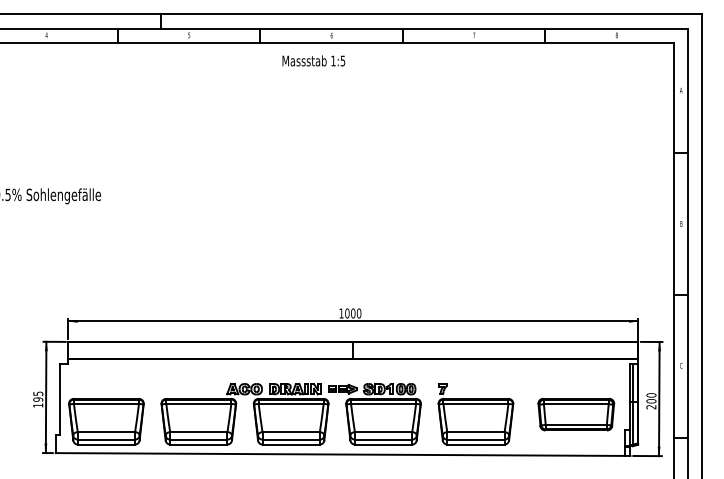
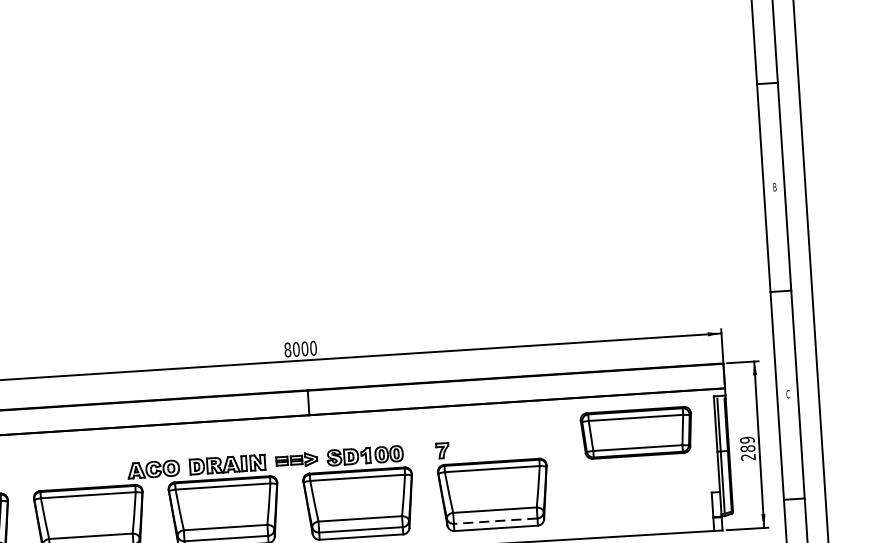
text: (341, 313) -> (287, 349), 1000 -> 8000
text: (651, 398) -> (747, 444), 200 -> 289
part: (576, 414) -> (637, 432), moved
line: (475, 439) -> (495, 521), solid -> dashed

